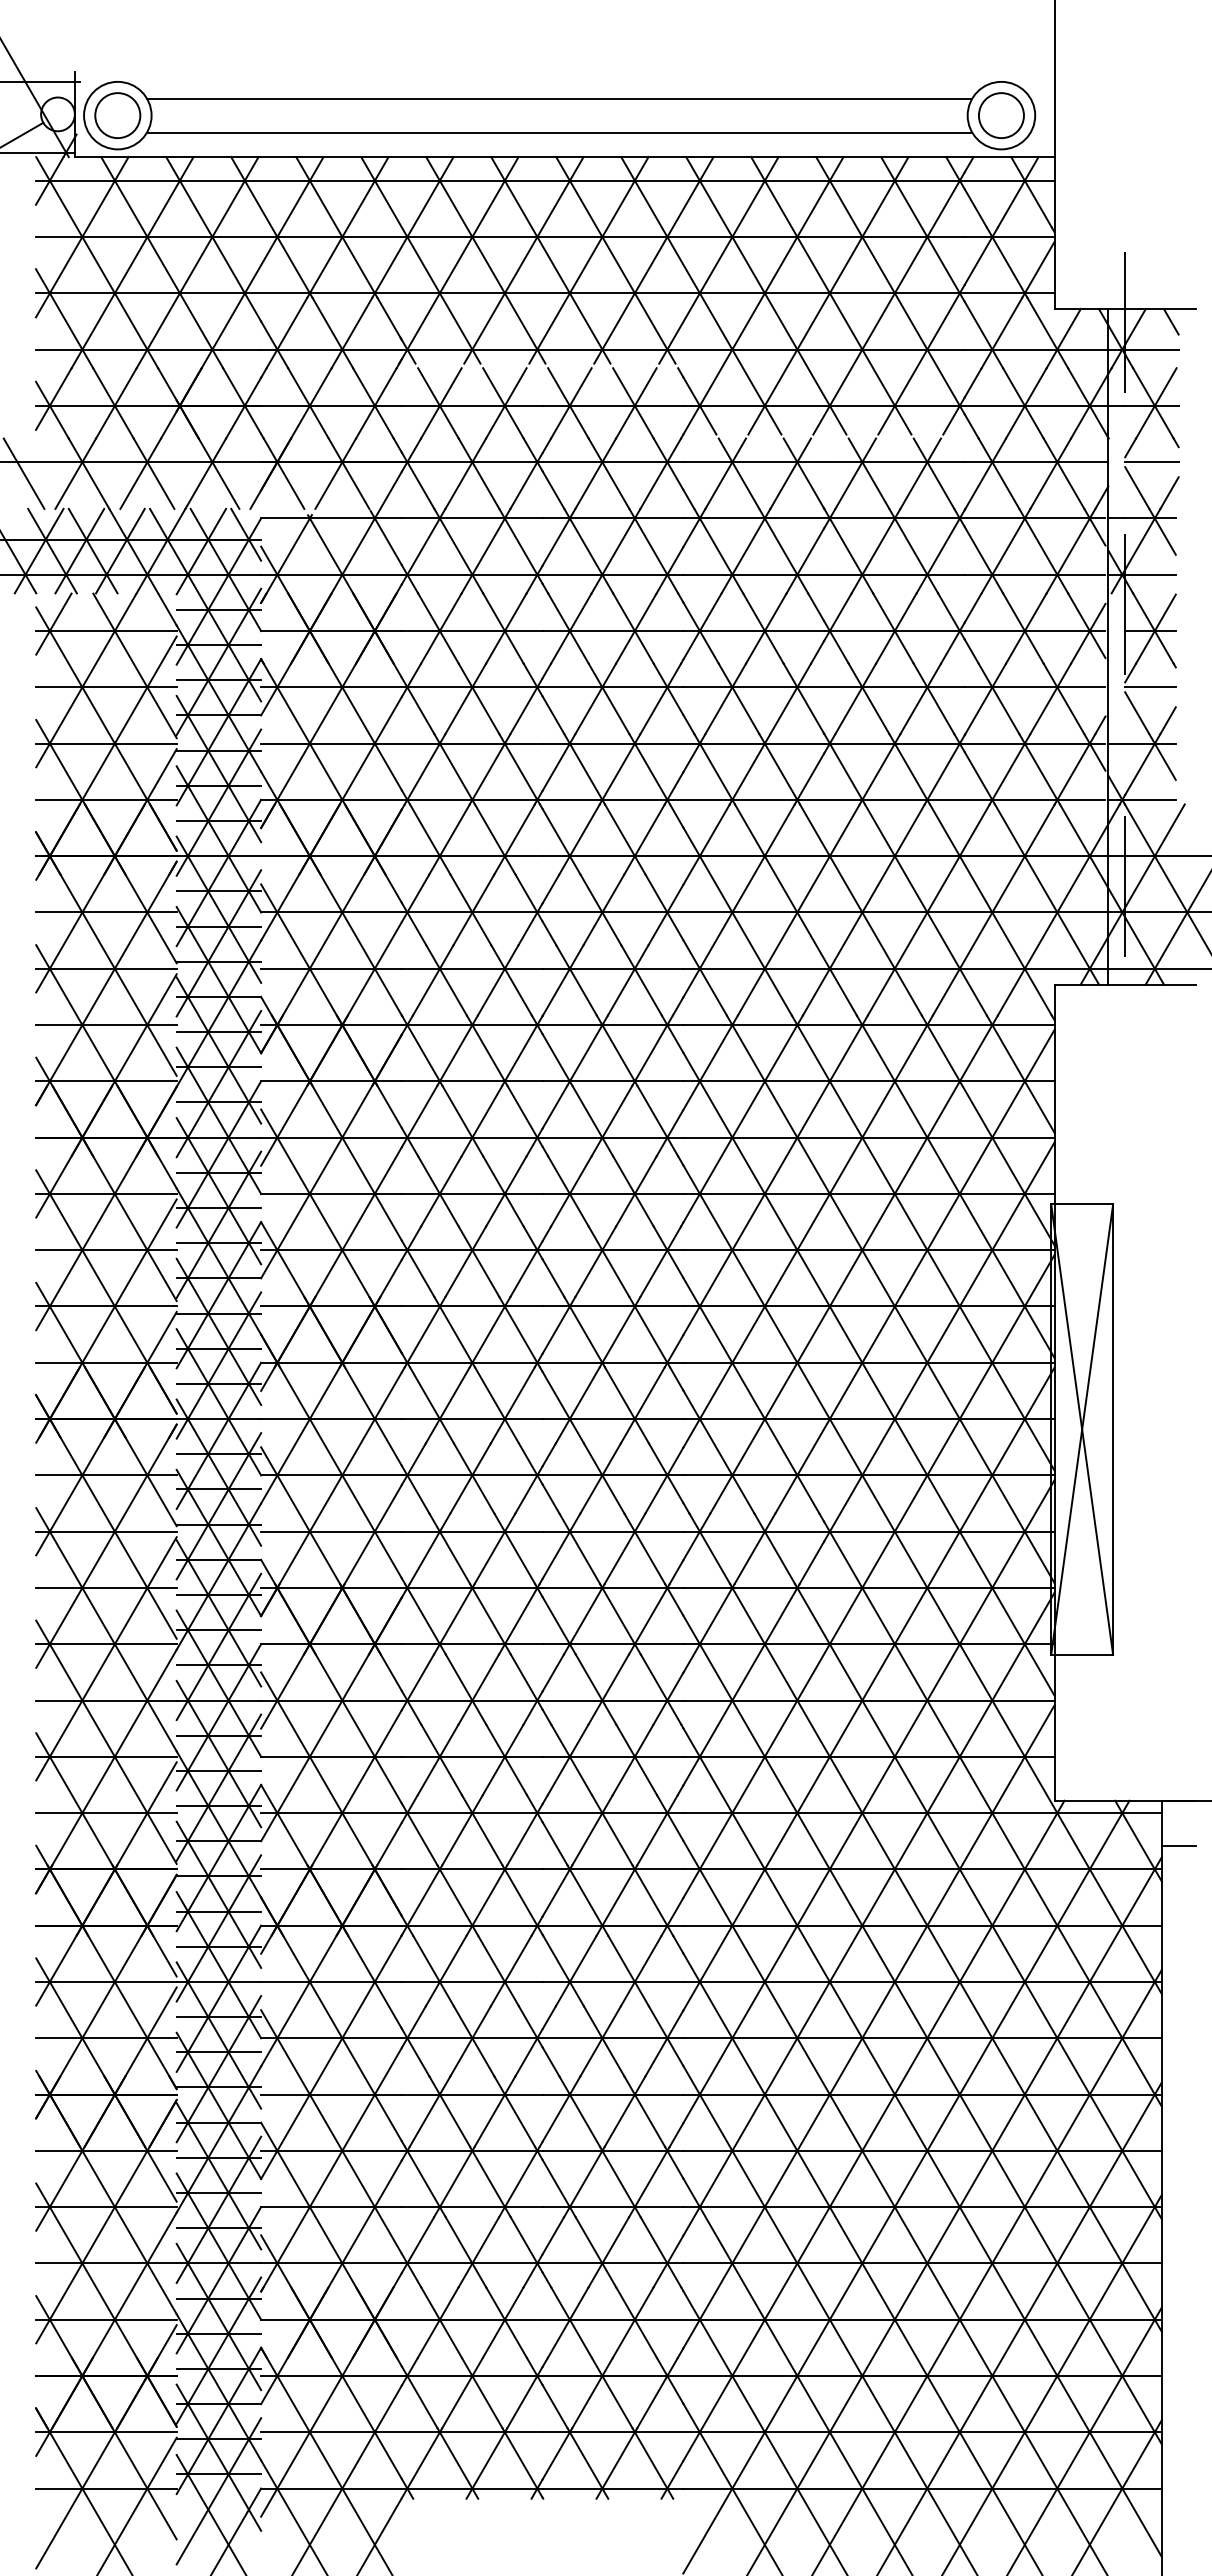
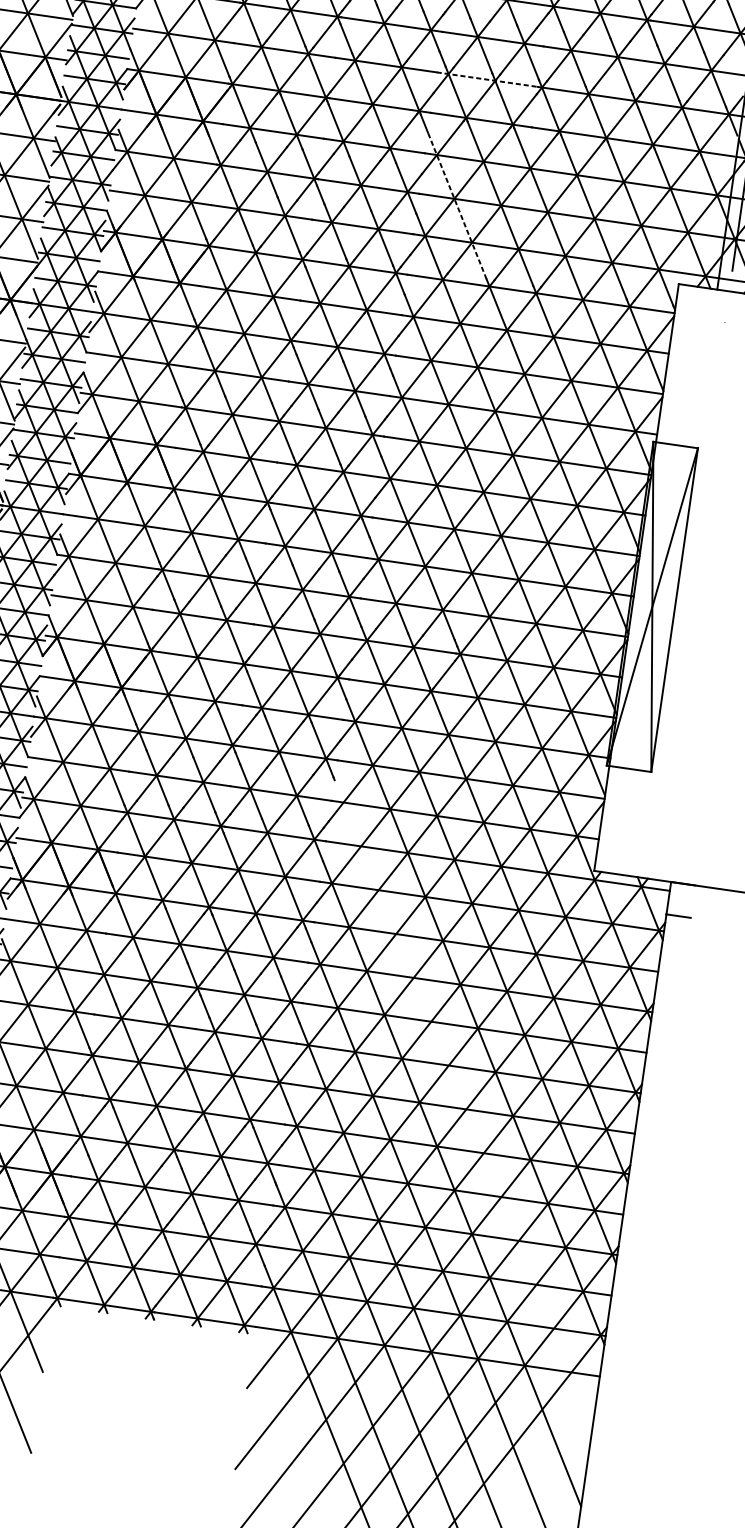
line: (754, 743) -> (487, 79), solid -> dashed
line: (737, 921) -> (457, 205), solid -> dashed
line: (922, 2142) -> (463, 1102), removed

